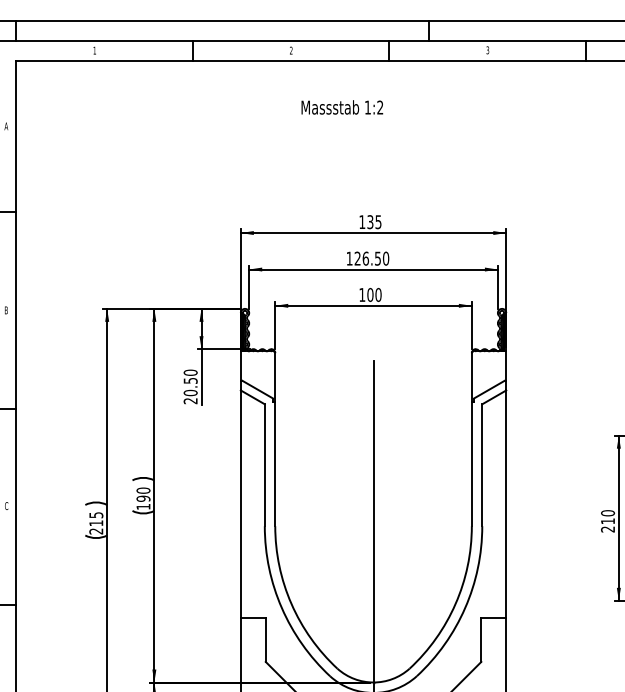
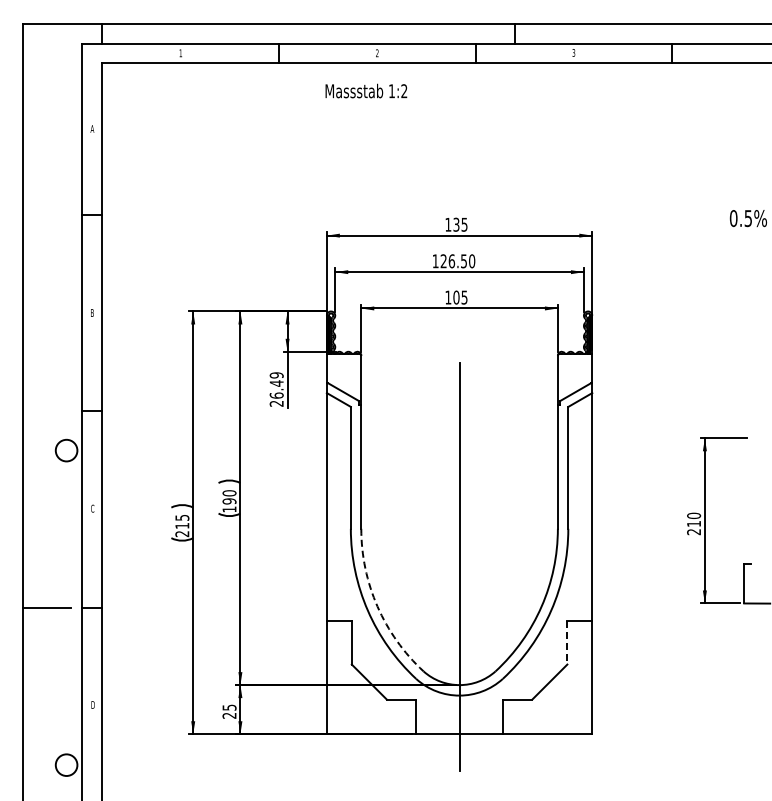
text: (342, 106) -> (366, 90), moved
text: (378, 294) -> (464, 297), 100 -> 105
text: (190, 382) -> (276, 385), 20.50 -> 26.49
arc: (291, 603) -> (377, 606), solid -> dashed
line: (481, 639) -> (567, 642), solid -> dashed

